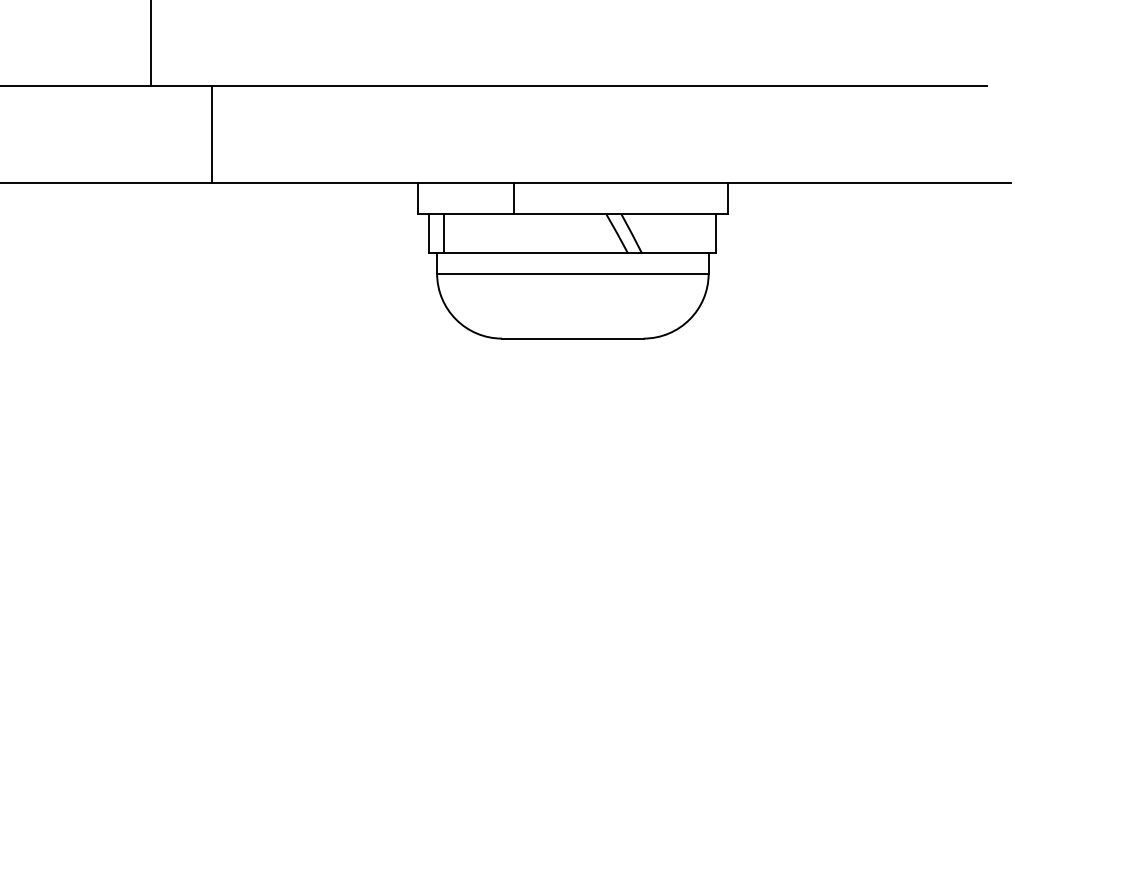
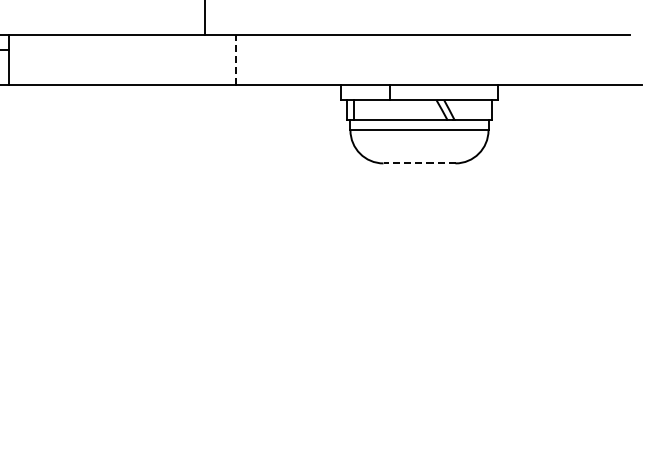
line: (212, 134) -> (236, 59), solid -> dashed
line: (572, 338) -> (419, 163), solid -> dashed

